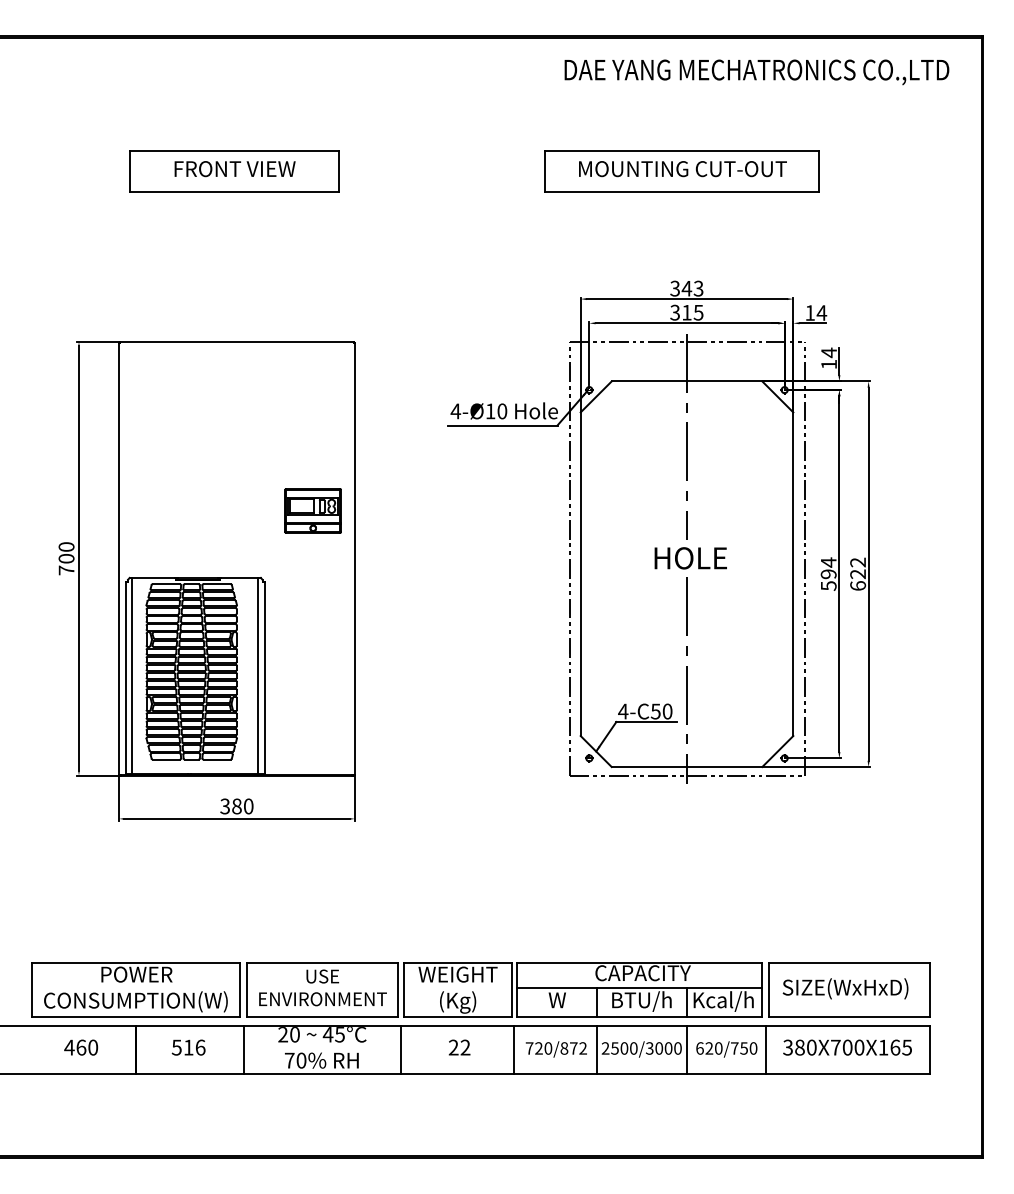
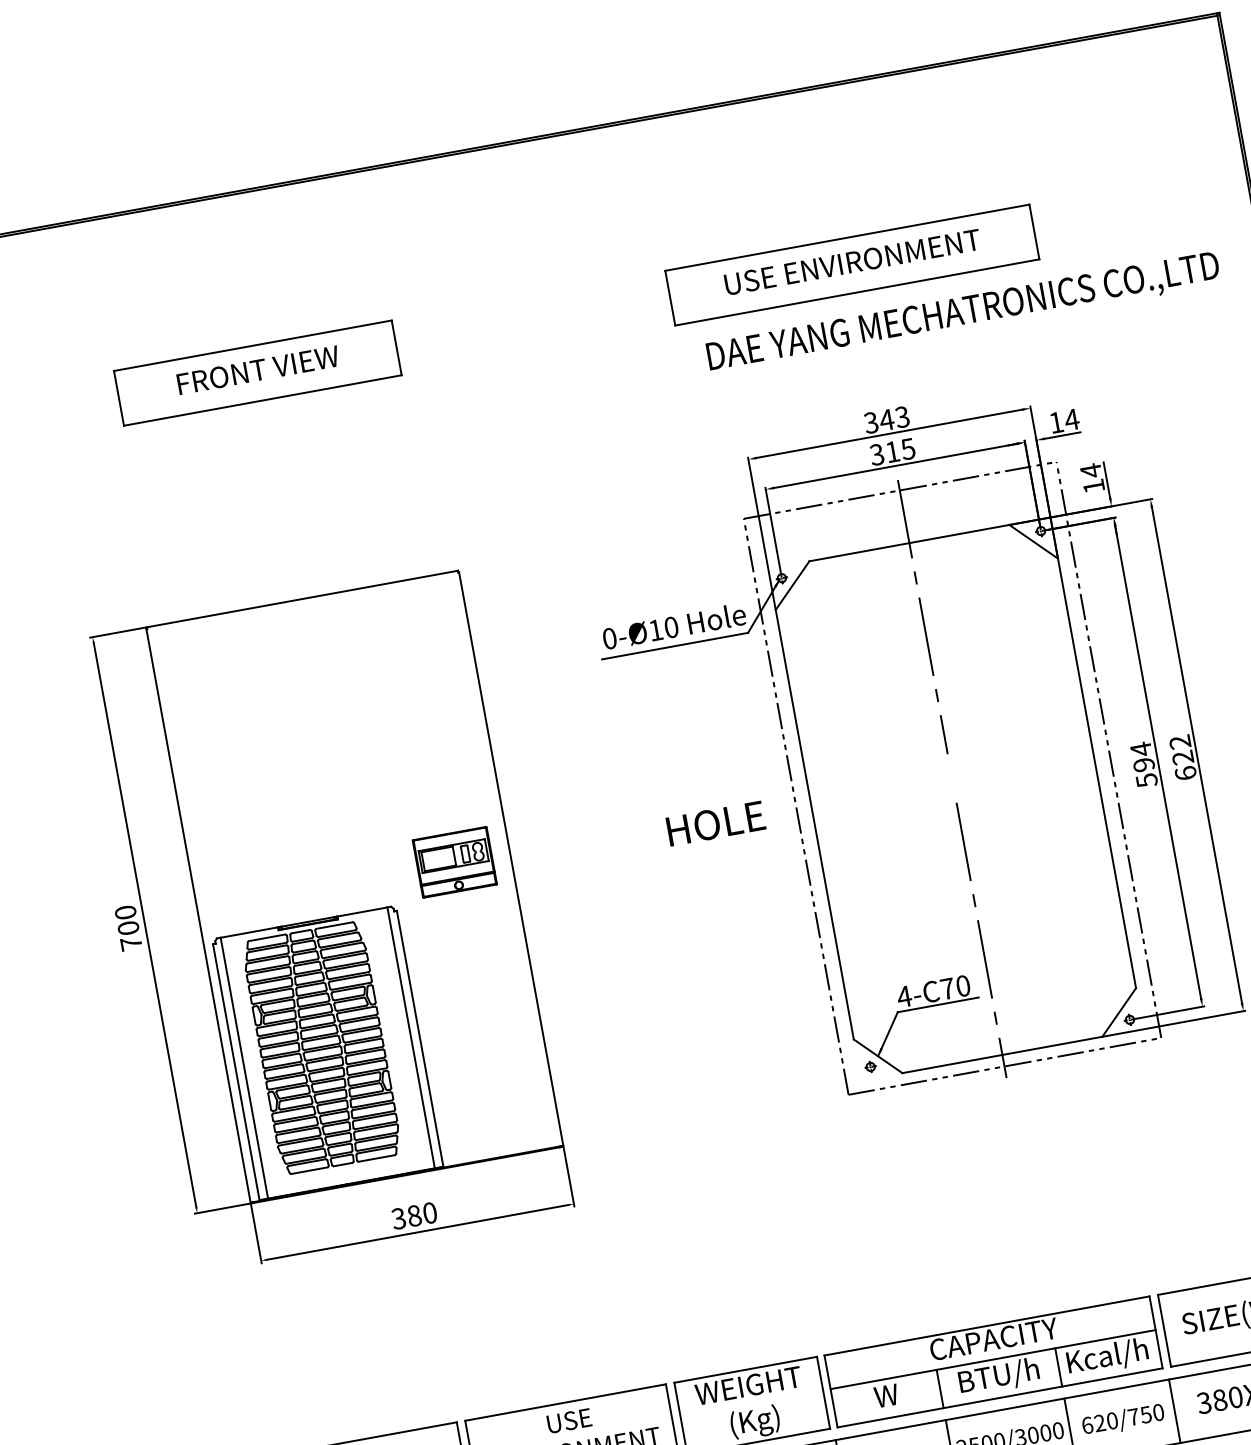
text: (756, 72) -> (963, 314), moved
text: (682, 169) -> (852, 262), MOUNTING CUT-OUT -> USE ENVIRONMENT
text: (455, 411) -> (609, 638), 4-Ø10 -> 0-Ø10
part: (312, 510) -> (453, 861), moved
text: (690, 558) -> (715, 823), moved
text: (655, 711) -> (947, 988), 4-C50 -> 4-C70

